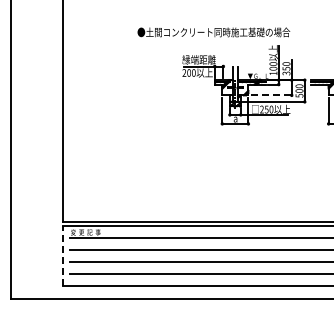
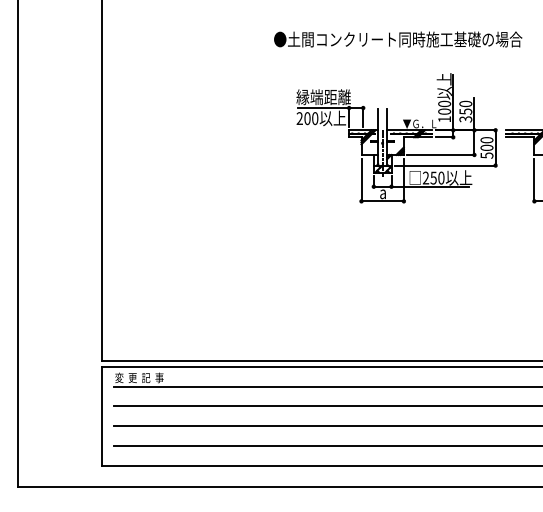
text: (213, 32) -> (397, 39), moved
line: (271, 95) -> (441, 155), dashed -> solid
line: (63, 255) -> (103, 415), dashed -> solid

